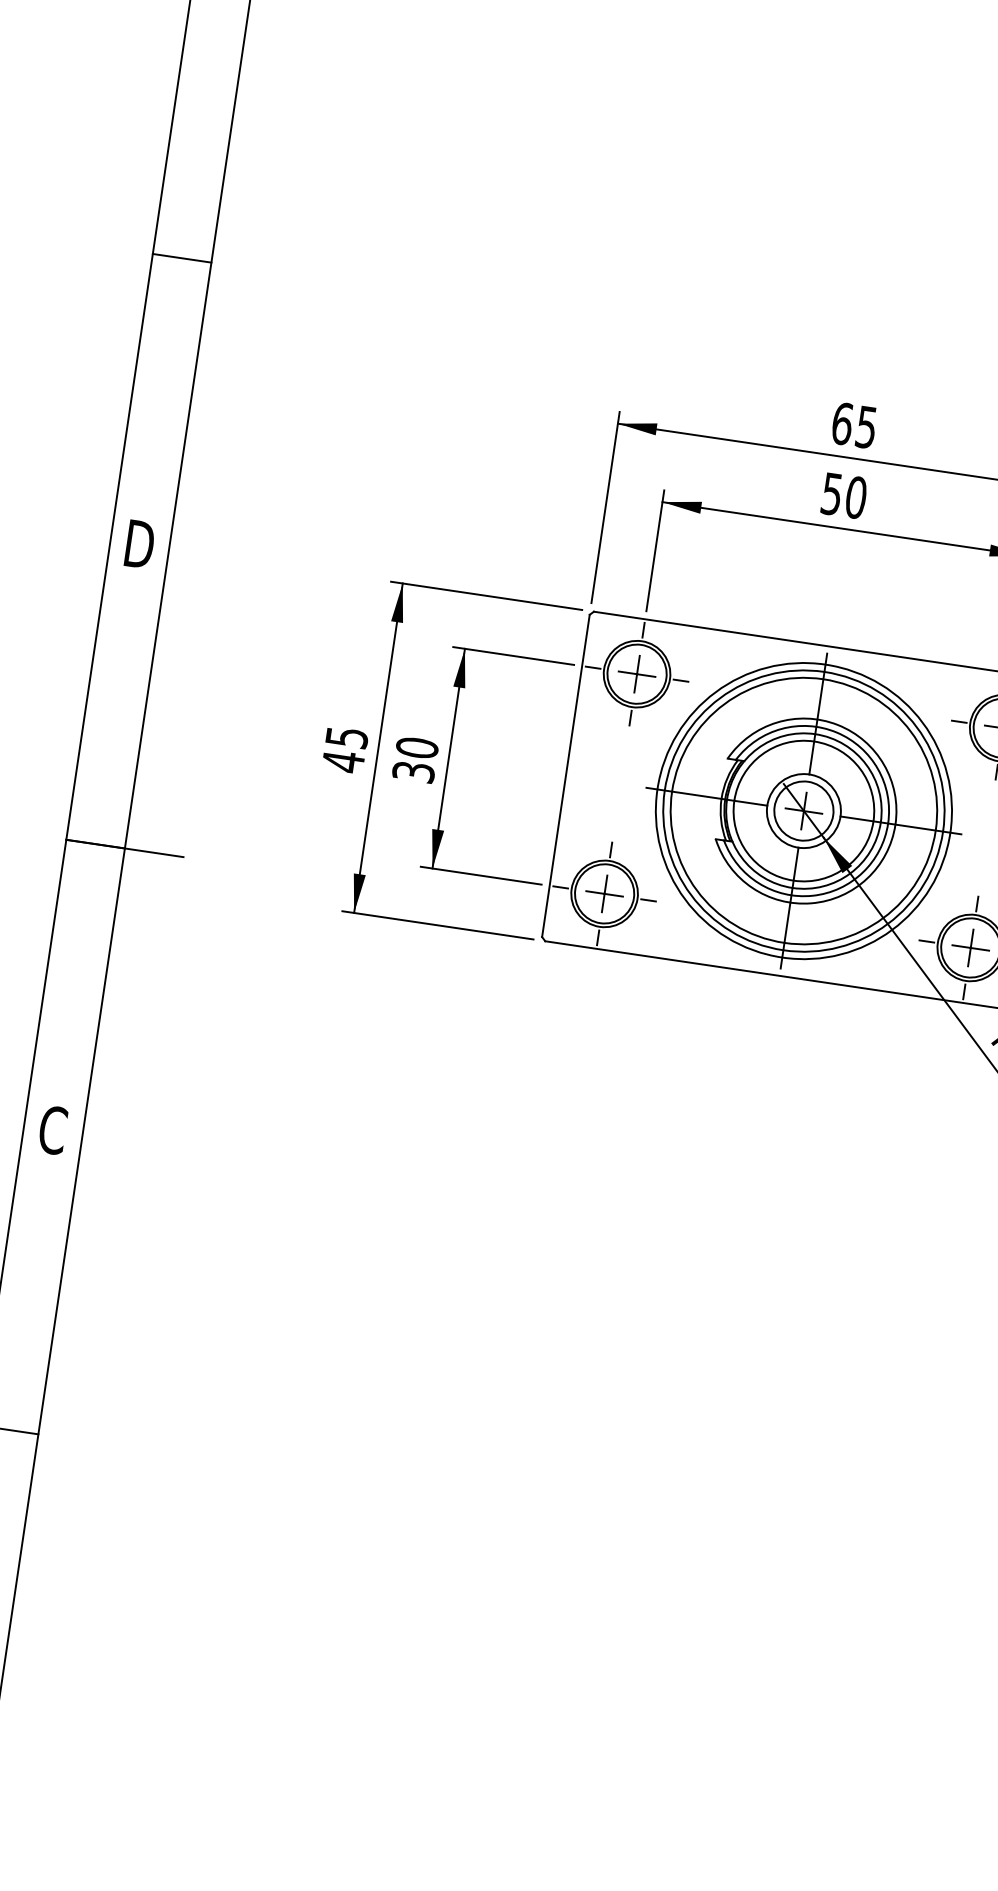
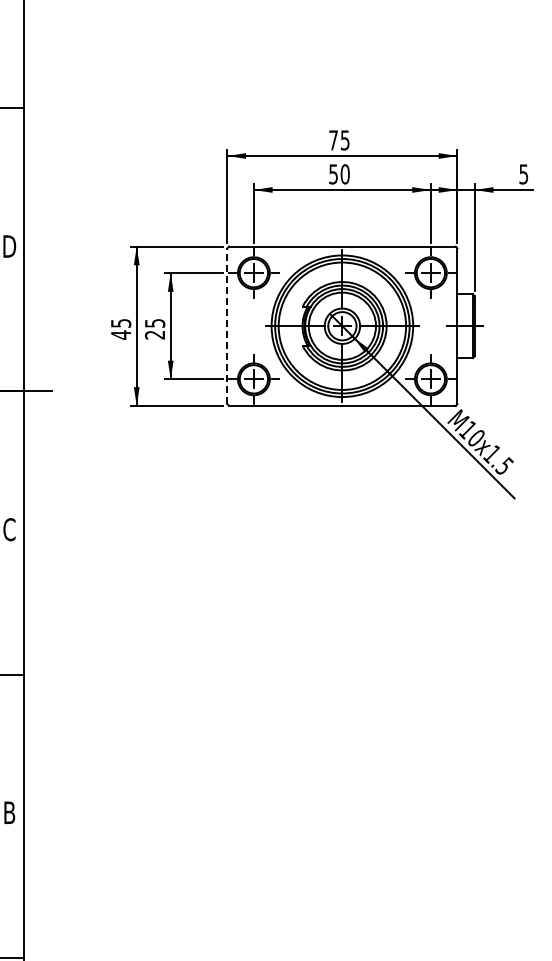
text: (842, 424) -> (333, 140), 65 -> 75
text: (414, 758) -> (154, 328), 30 -> 25
line: (566, 776) -> (227, 326), solid -> dashed

